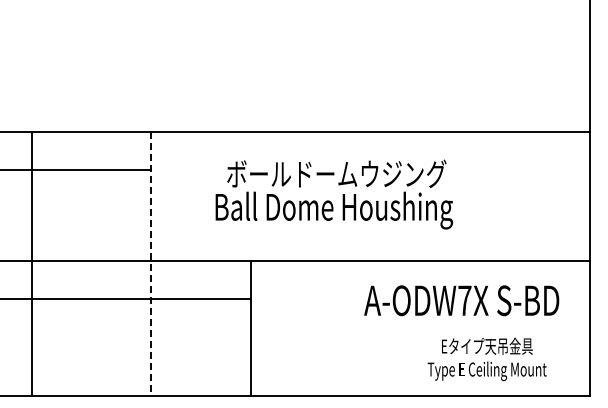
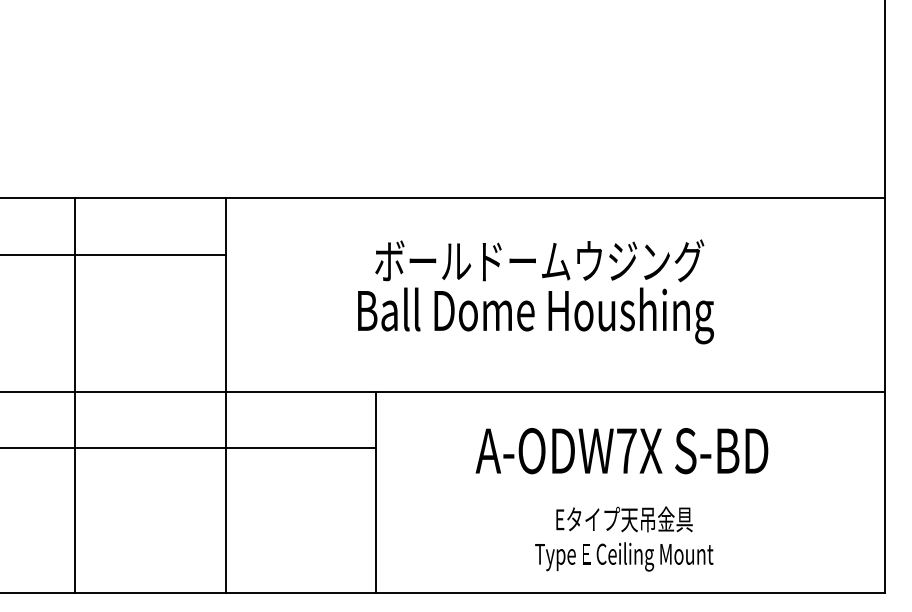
text: (333, 194) -> (534, 291), moved
line: (32, 263) -> (75, 395), moved
line: (150, 263) -> (225, 395), dashed -> solid
text: (461, 300) -> (621, 450), moved
text: (486, 359) -> (623, 539), moved

